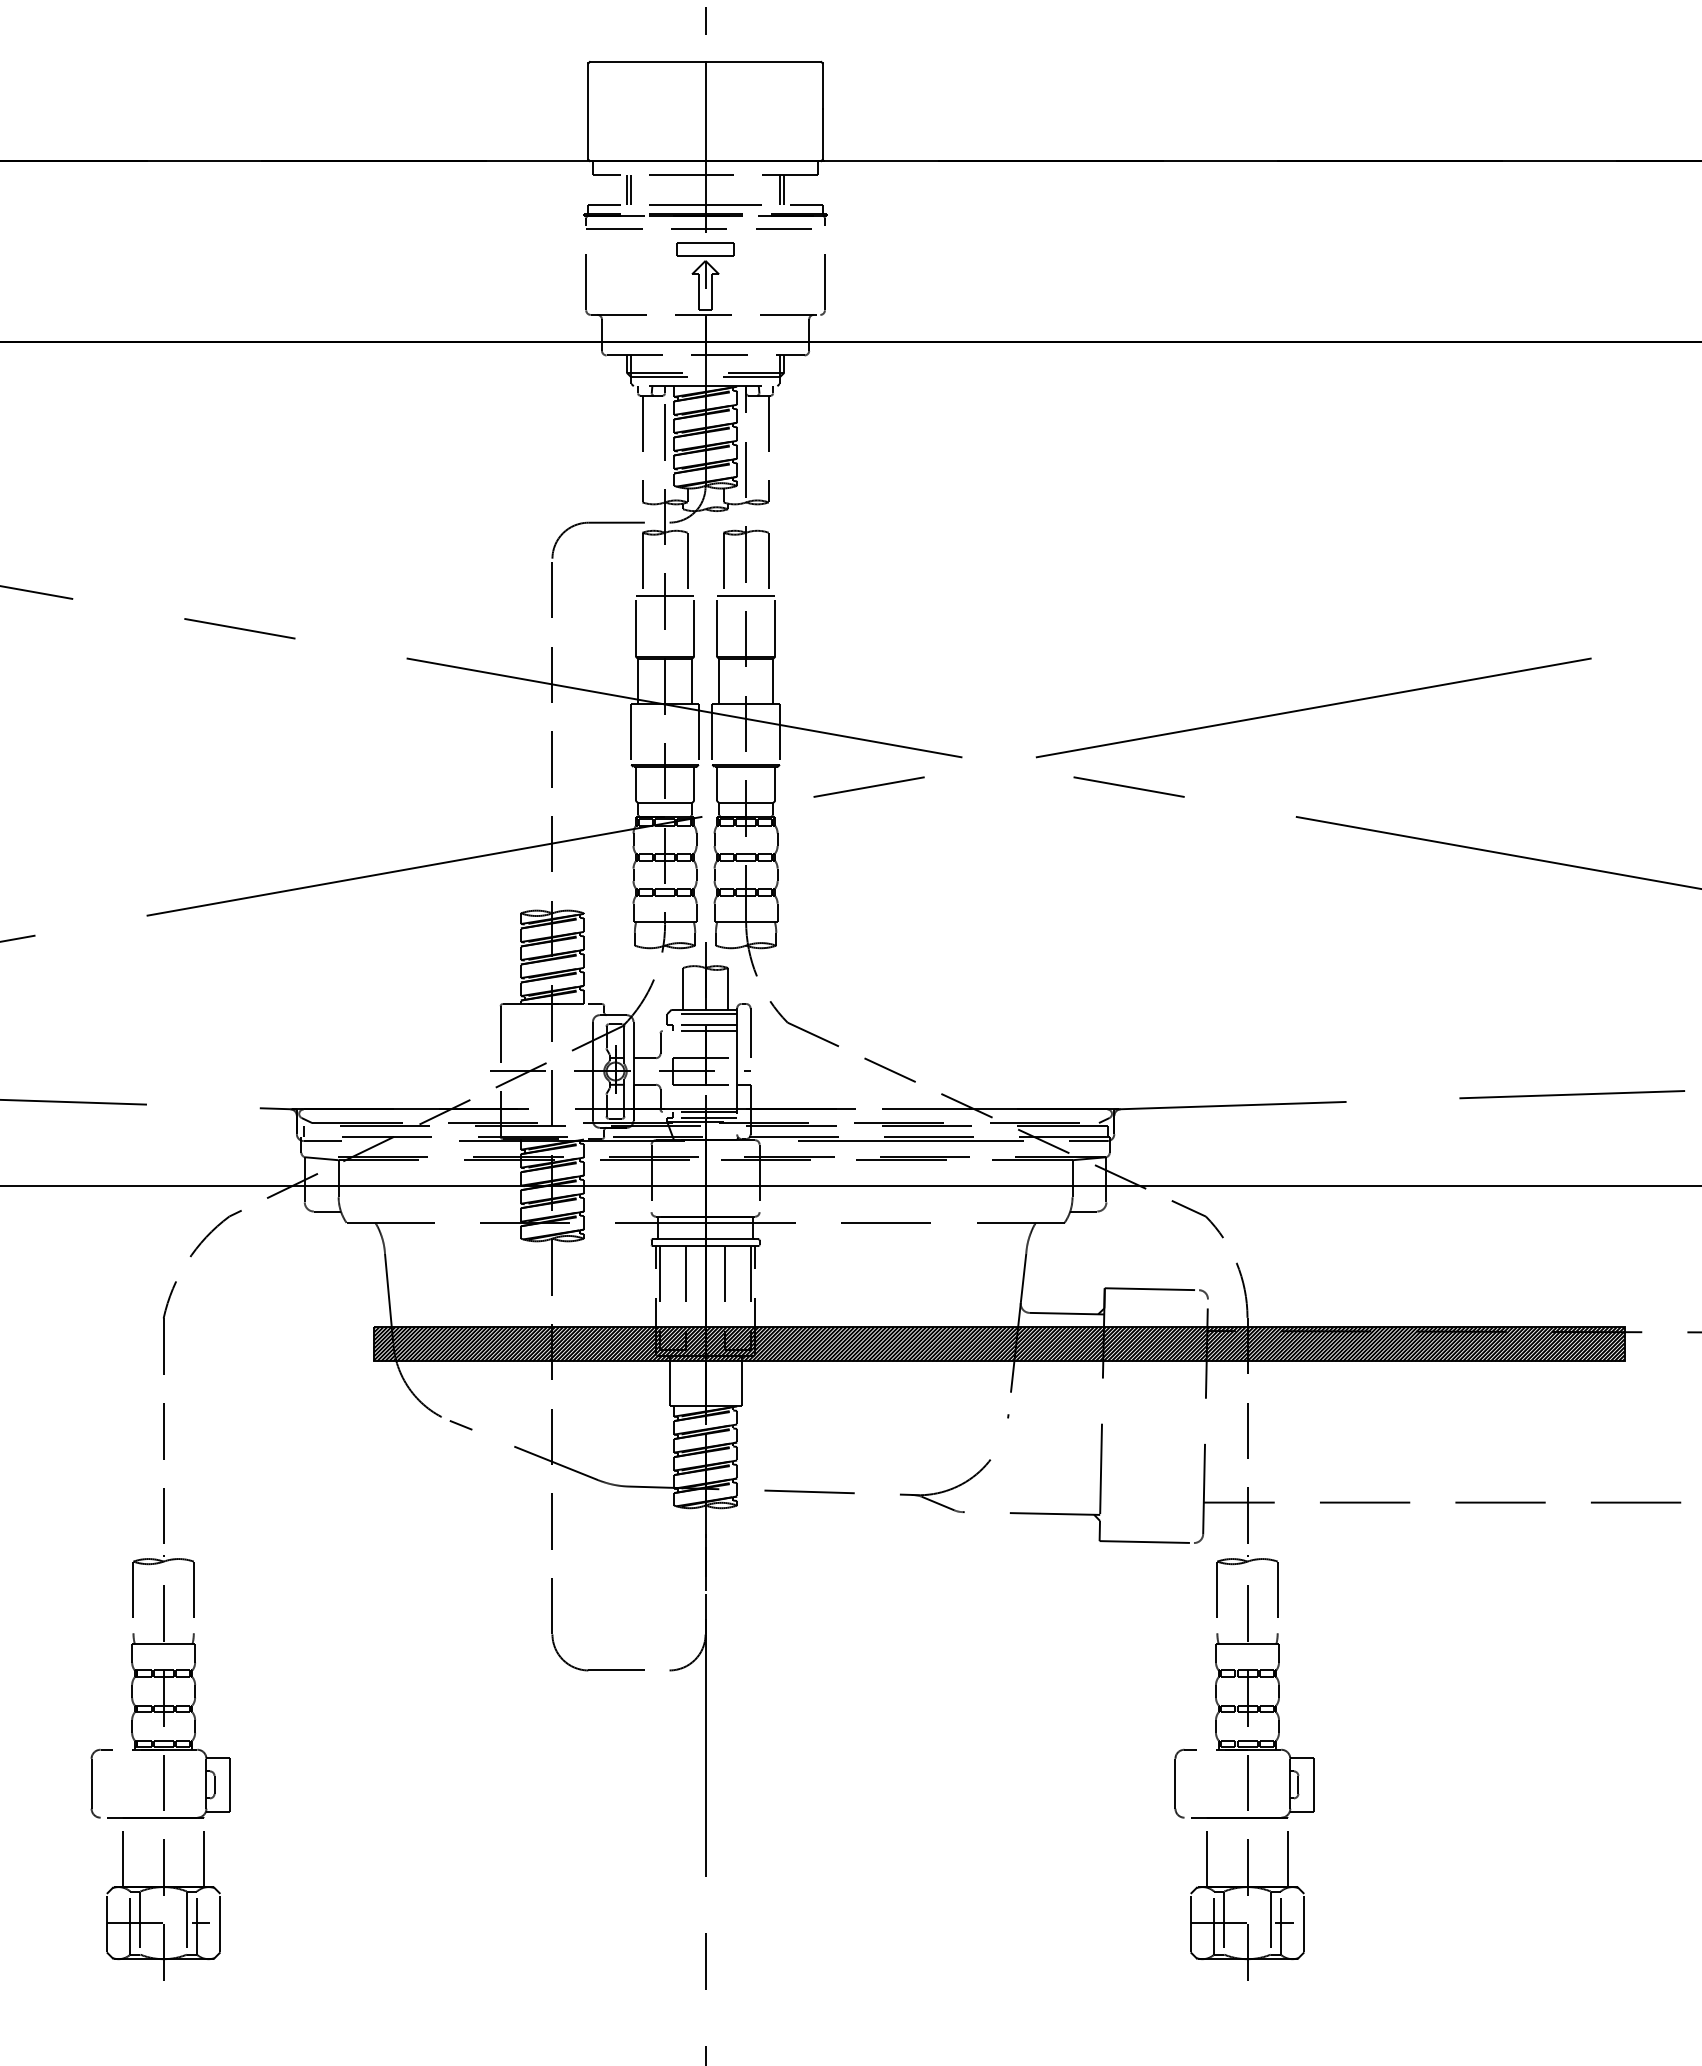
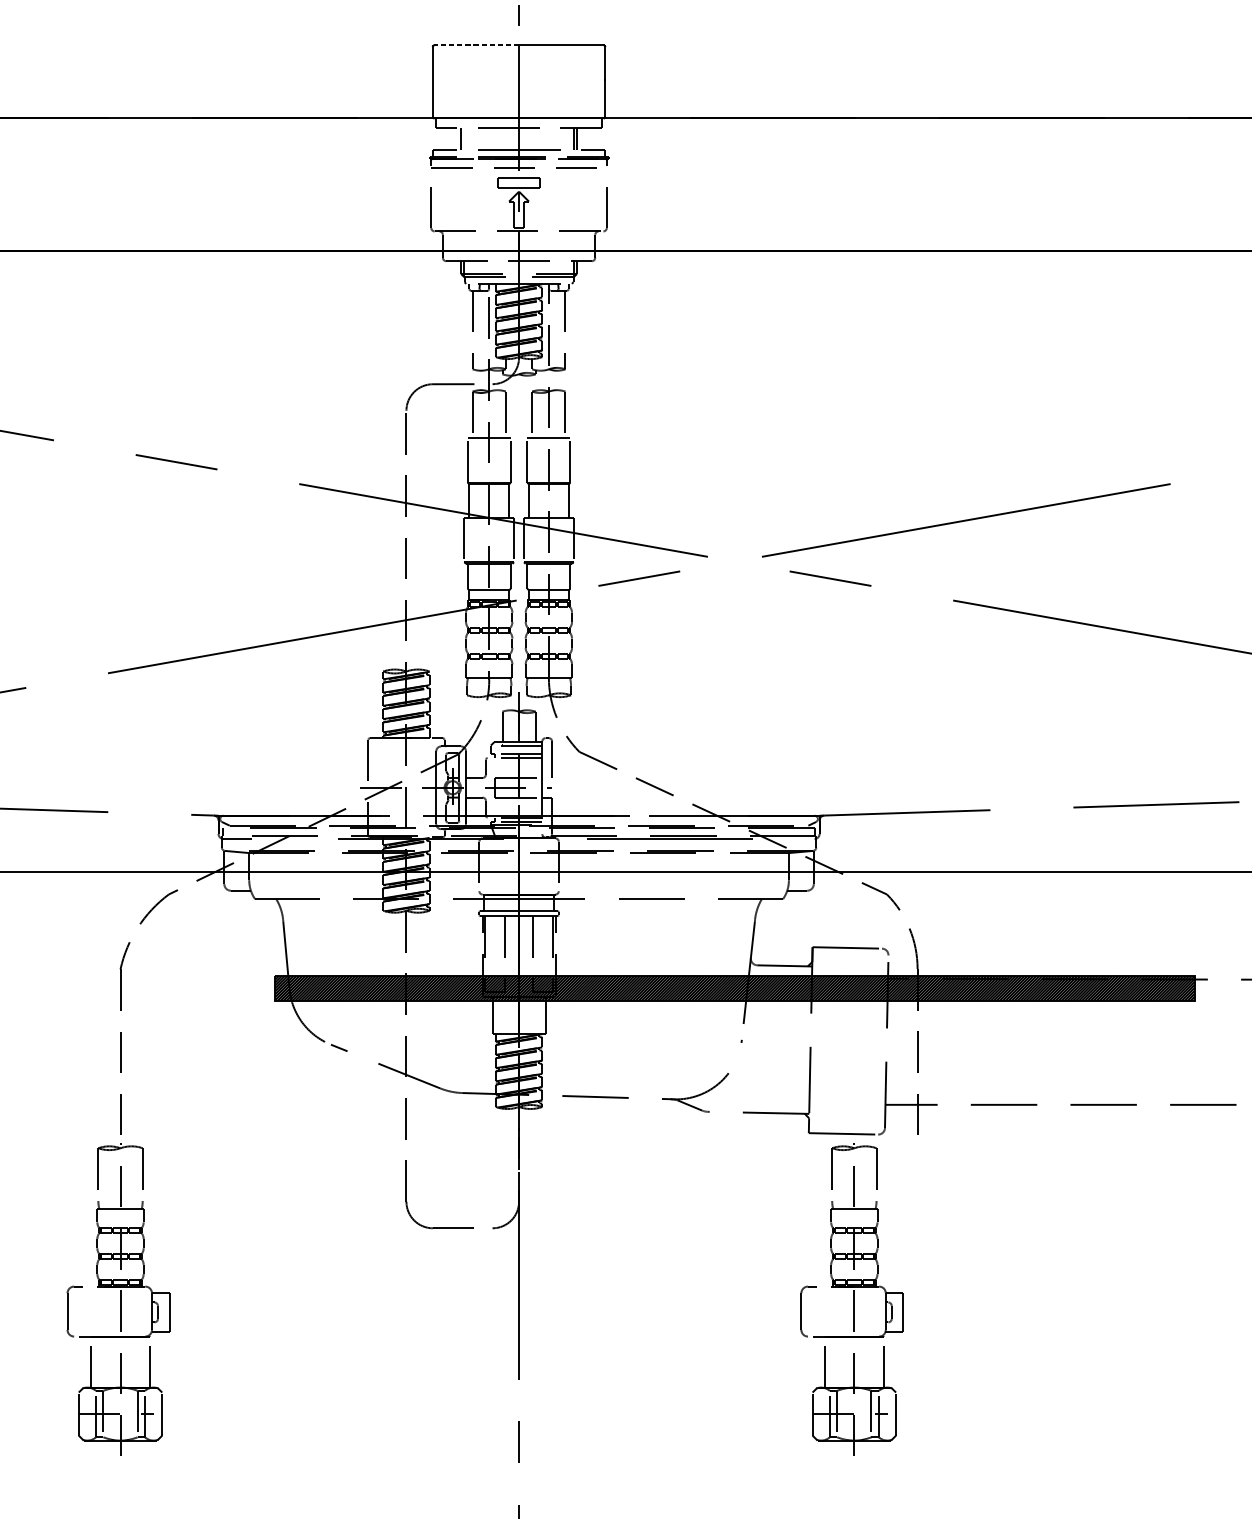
line: (647, 62) -> (476, 45), solid -> dashed
line: (631, 189) -> (464, 139), removed
line: (1088, 1141) -> (800, 839), removed
part: (1244, 1767) -> (852, 1299), moved

